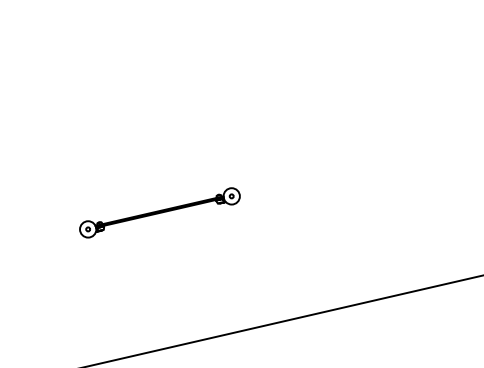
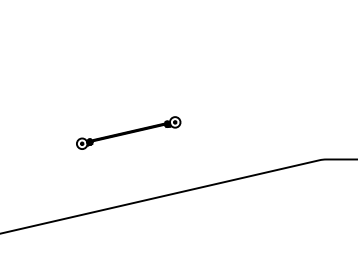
part: (159, 211) -> (128, 132), moved

